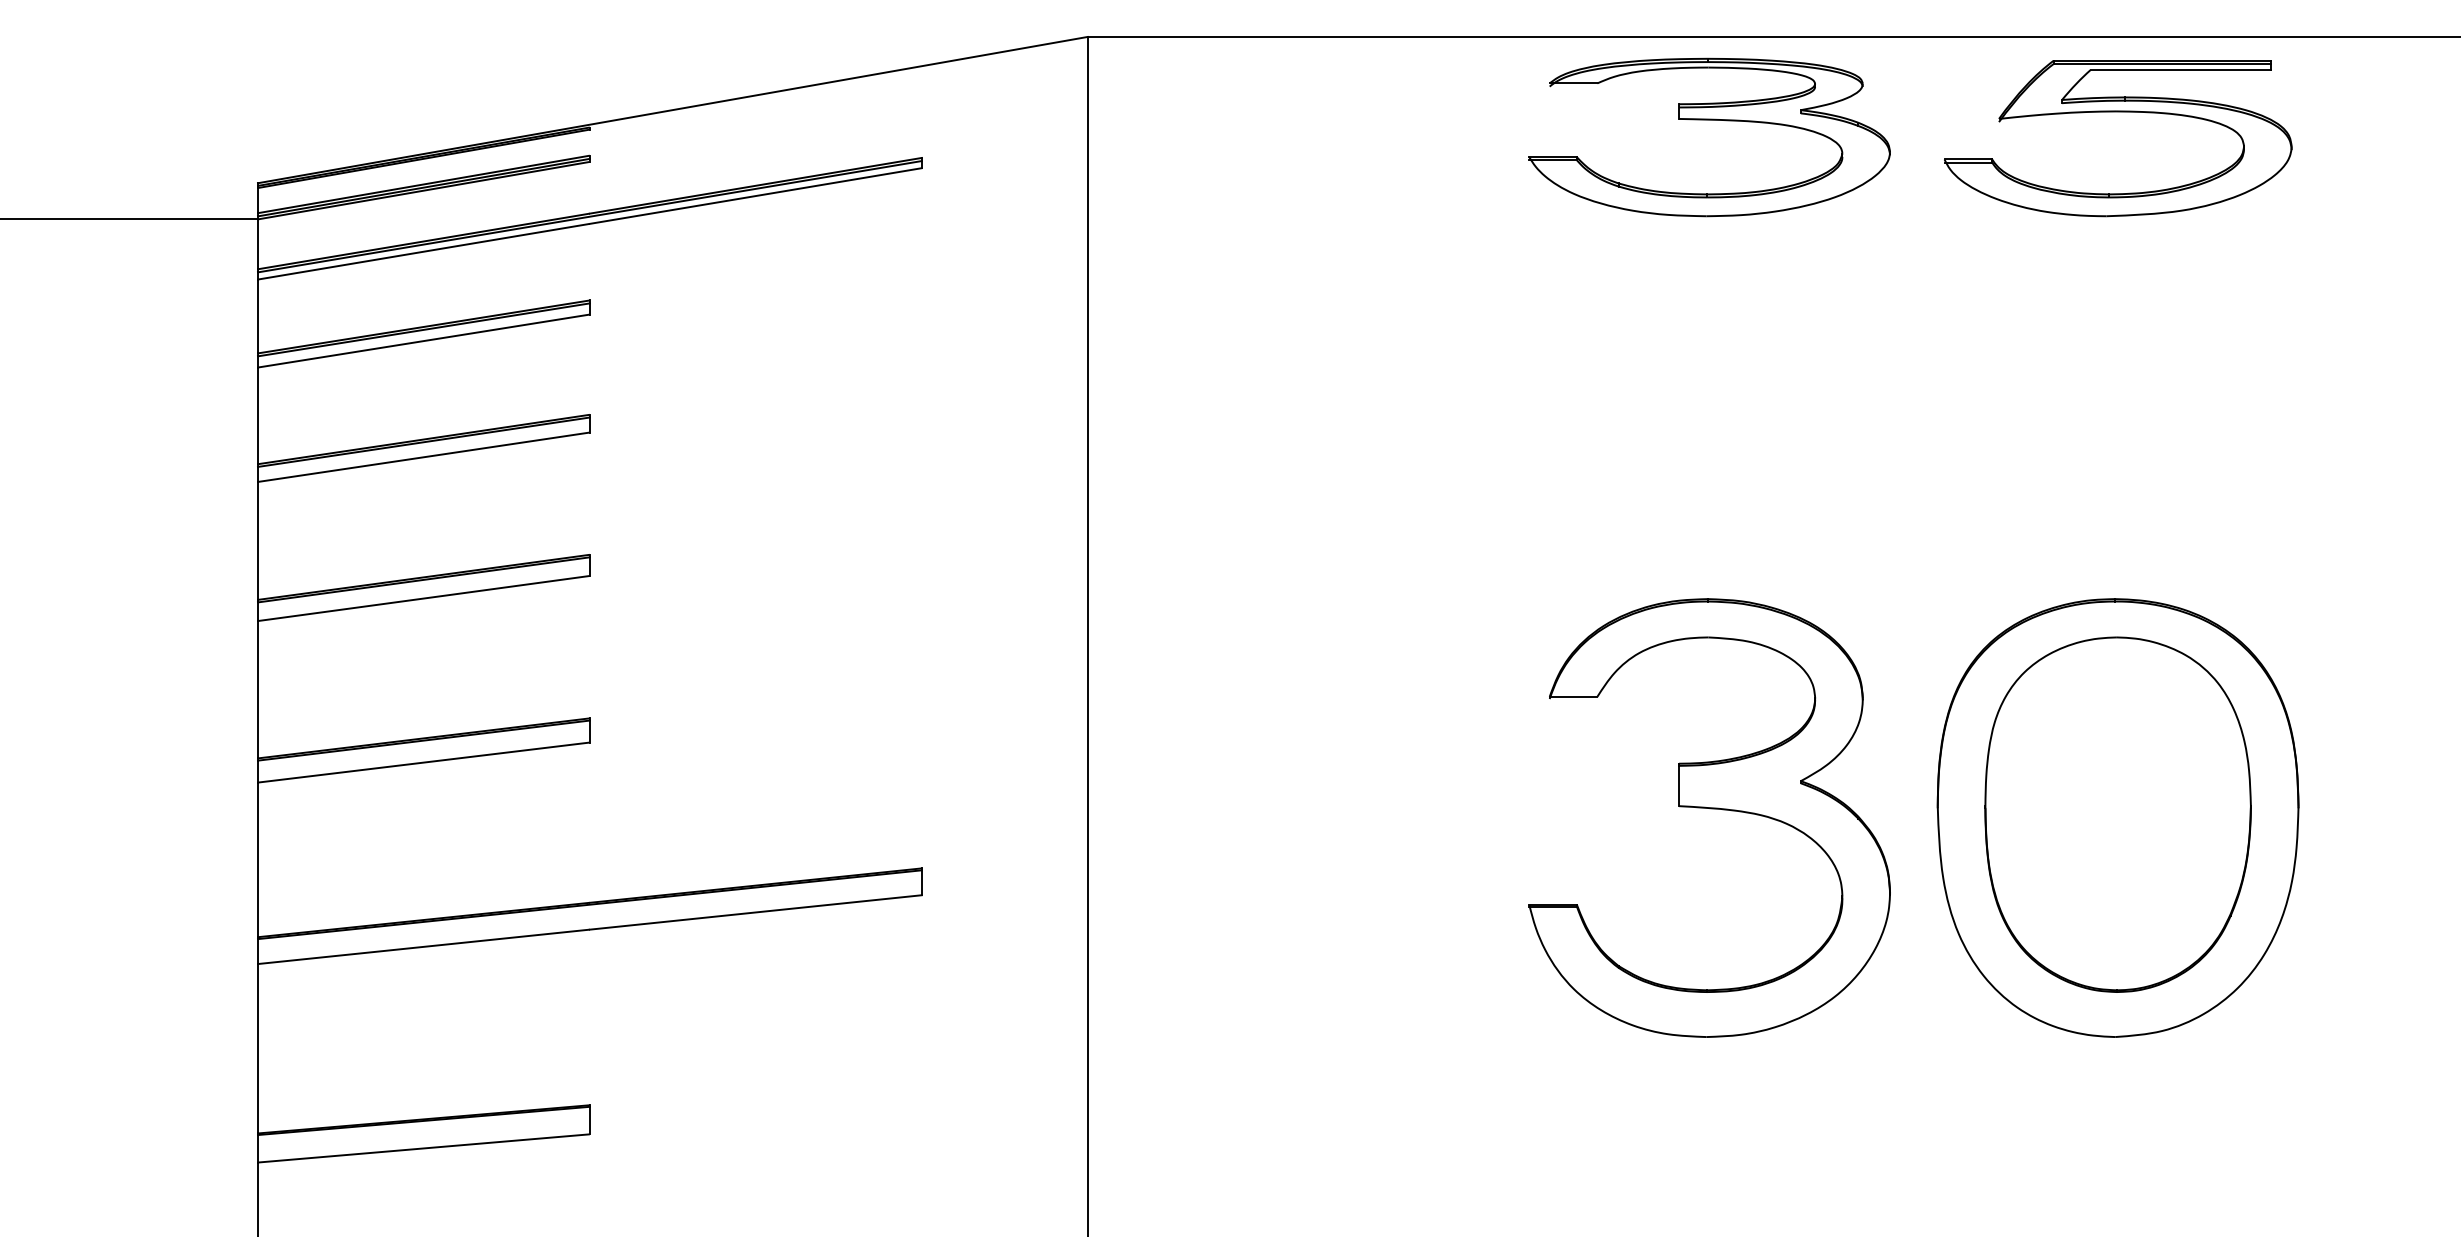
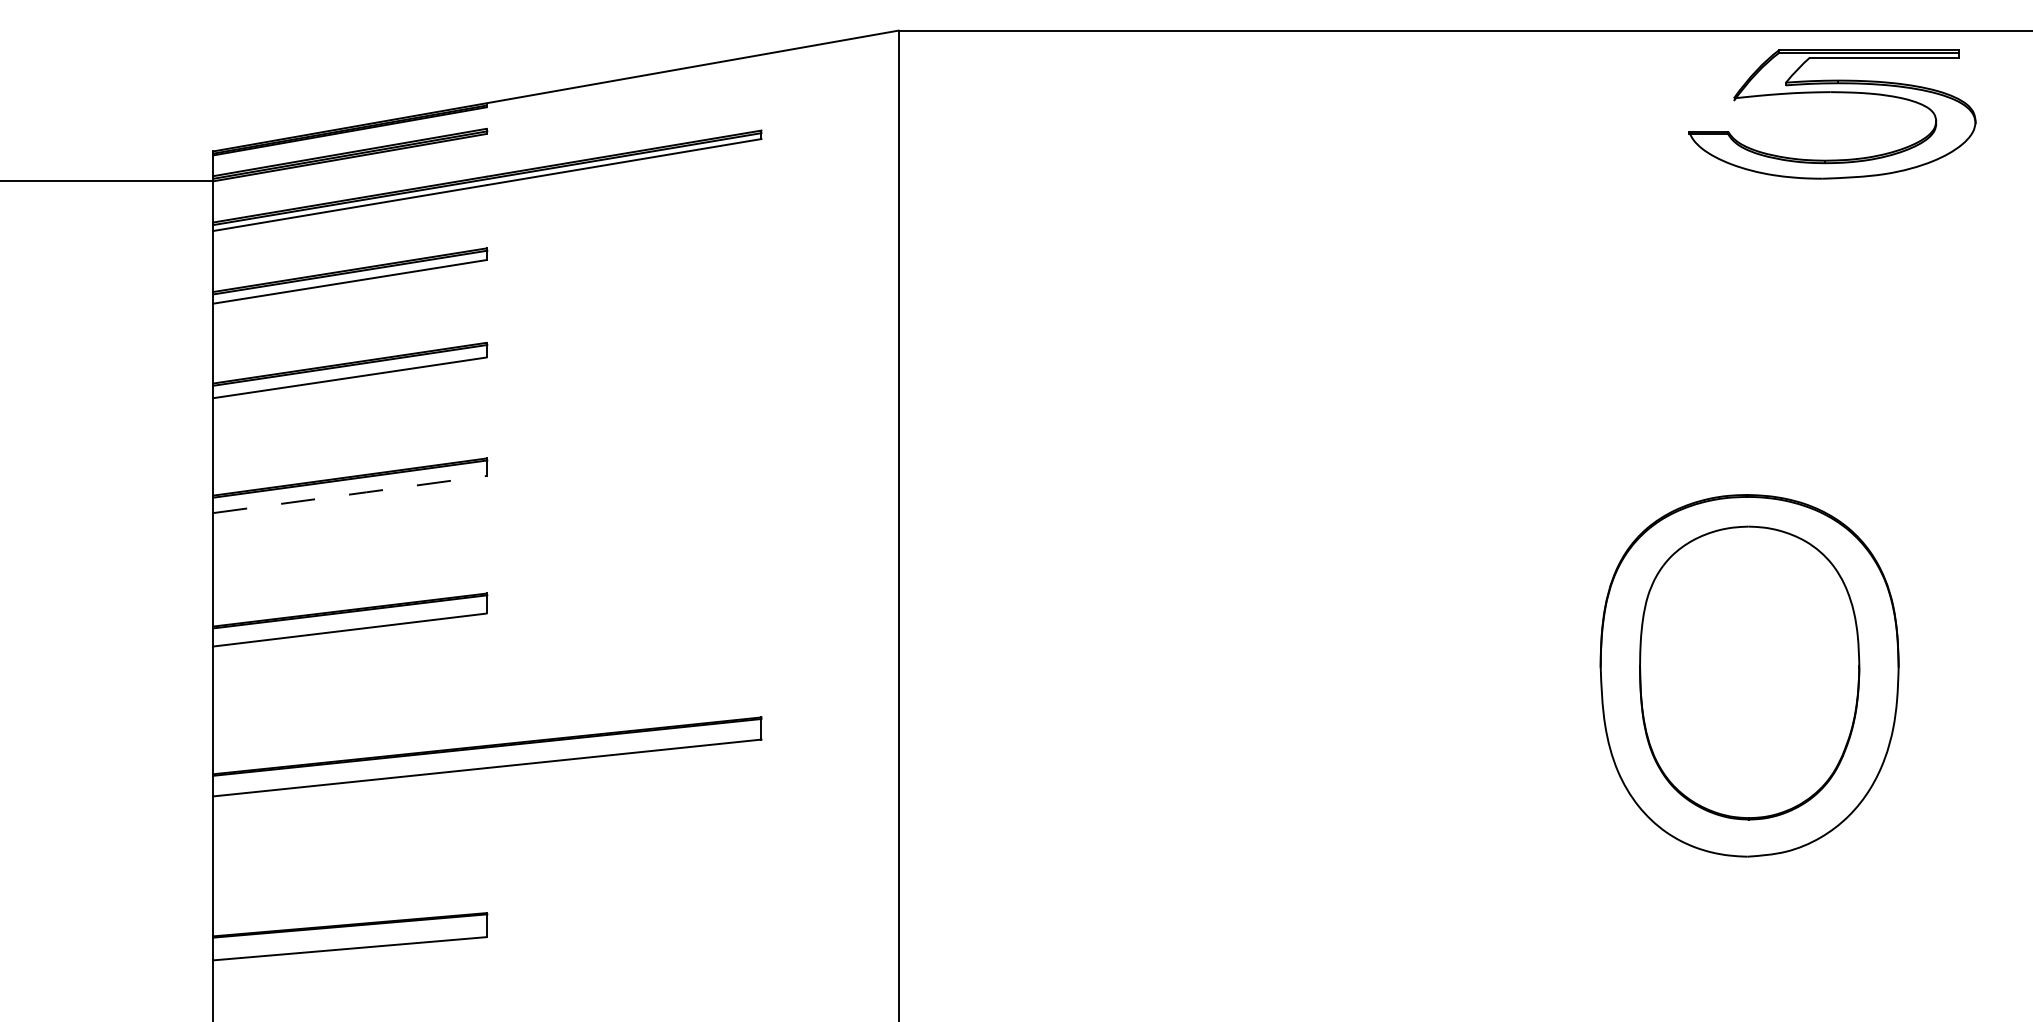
part: (2118, 112) -> (1832, 93), moved
part: (1709, 120) -> (1412, 99), removed
line: (425, 598) -> (351, 494), solid -> dashed
part: (1710, 809) -> (1412, 668), removed

